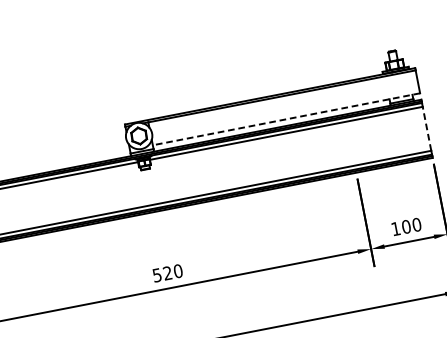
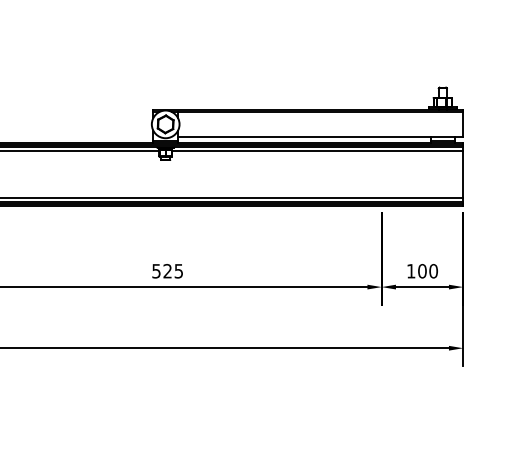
line: (286, 119) -> (320, 136), dashed -> solid
line: (427, 128) -> (463, 174), dashed -> solid
text: (177, 271) -> (178, 271), 520 -> 525

